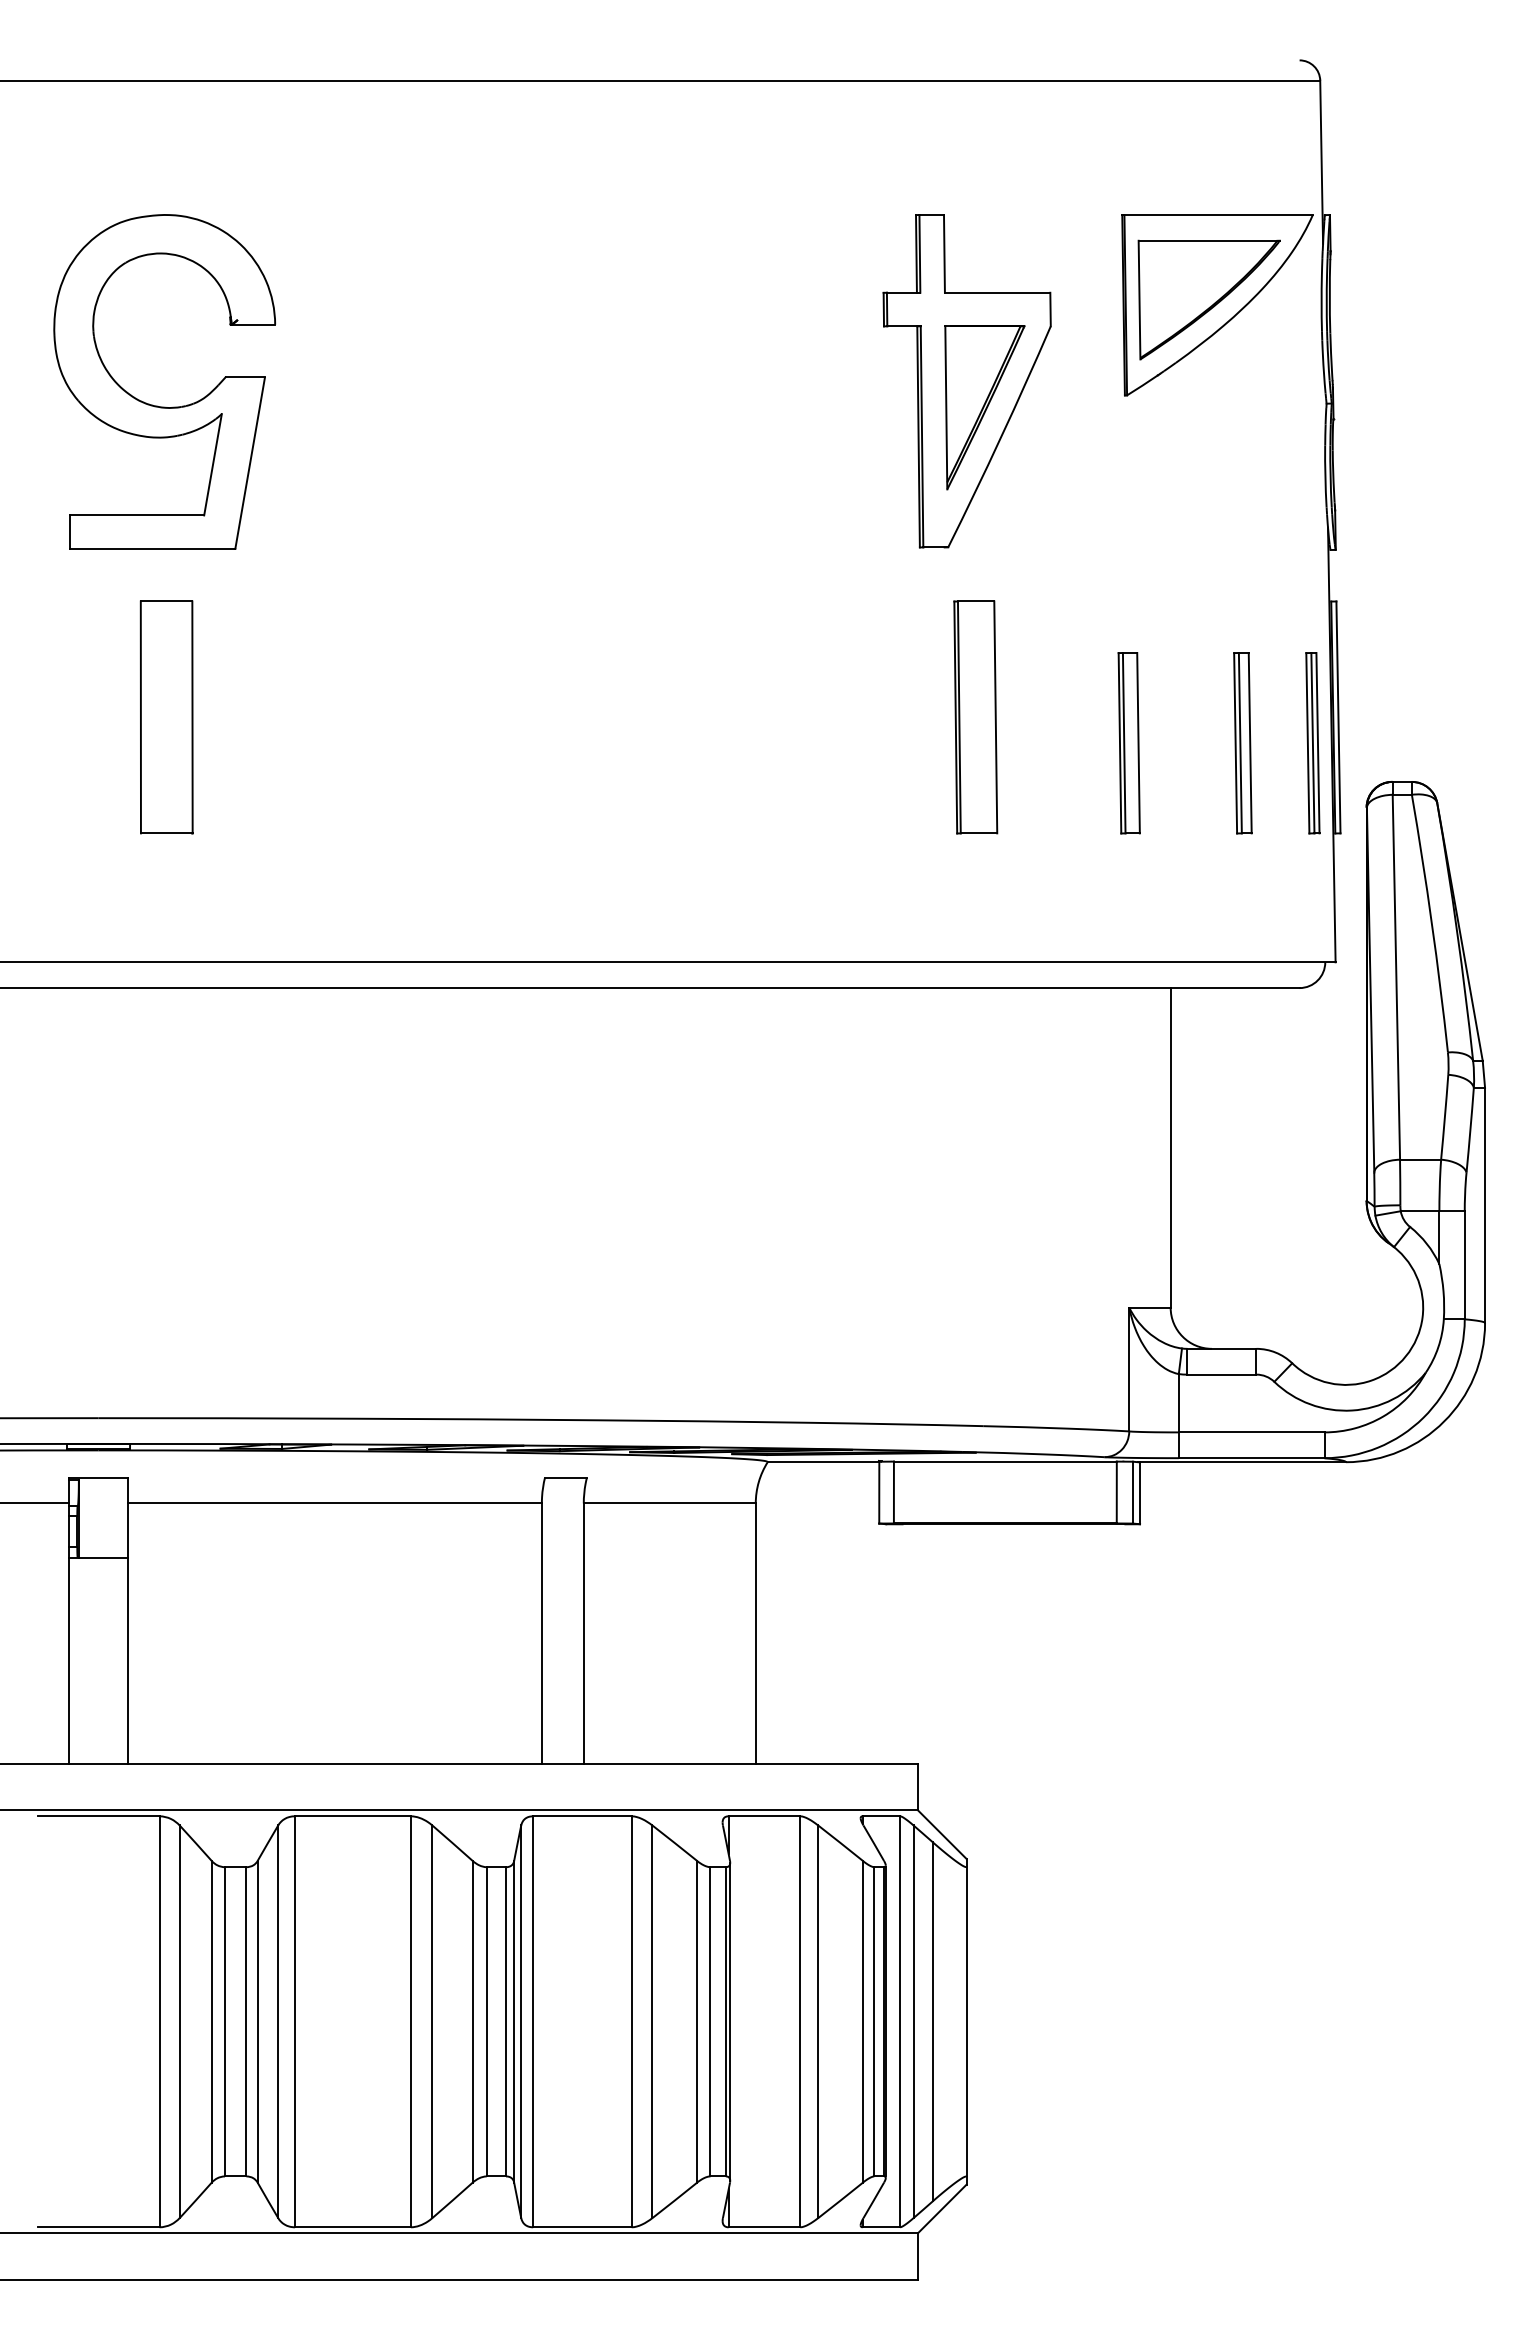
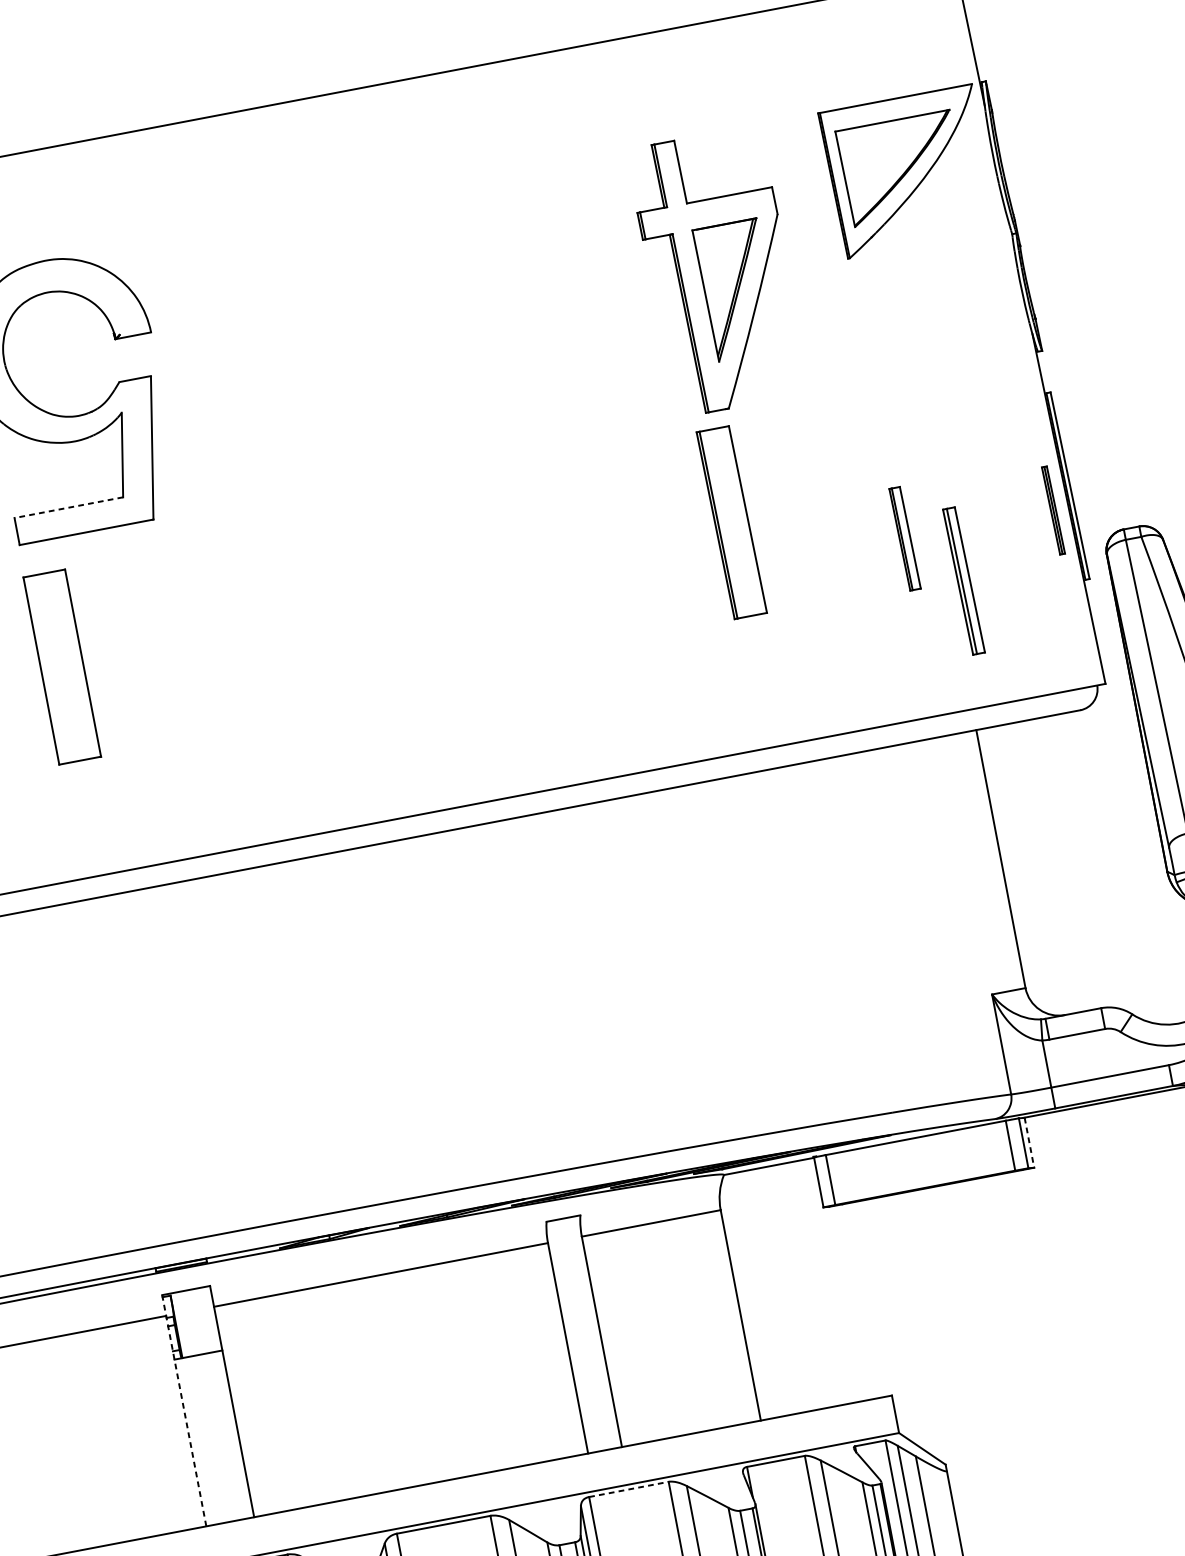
line: (136, 515) -> (68, 507), solid -> dashed
part: (166, 717) -> (62, 667), moved
part: (975, 717) -> (731, 522), moved
part: (1128, 743) -> (904, 539), size x0.7
part: (1242, 743) -> (963, 581), moved
part: (1312, 743) -> (1053, 510), size x0.6
line: (1140, 1493) -> (1029, 1142), solid -> dashed
line: (69, 1620) -> (184, 1410), solid -> dashed
line: (582, 1816) -> (629, 1489), solid -> dashed

